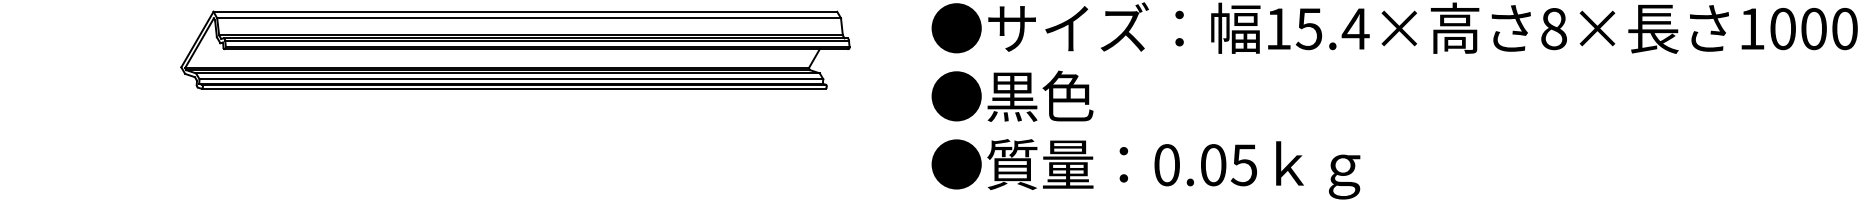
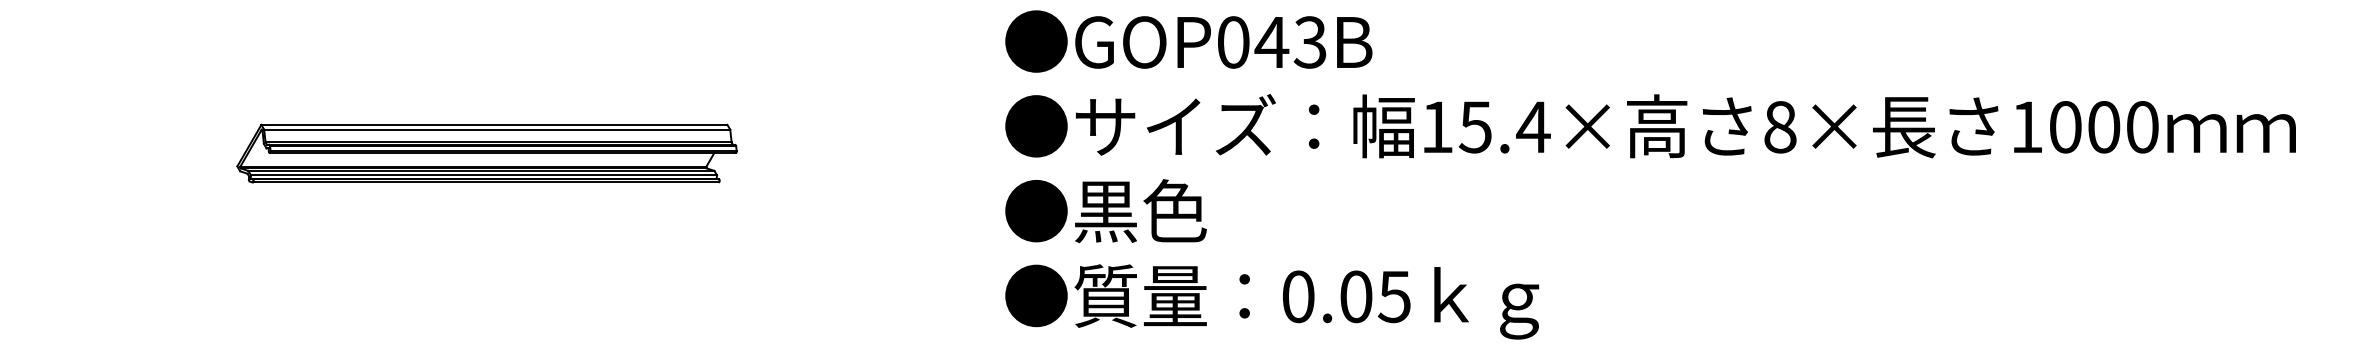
part: (515, 50) -> (486, 153), size x0.6

